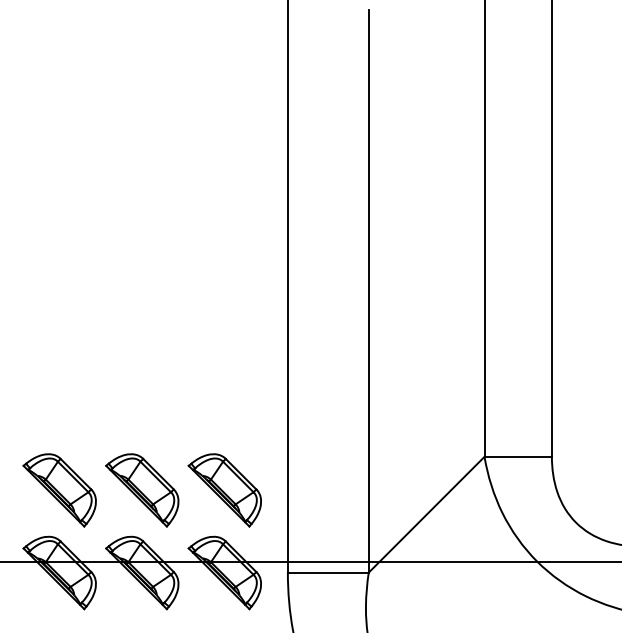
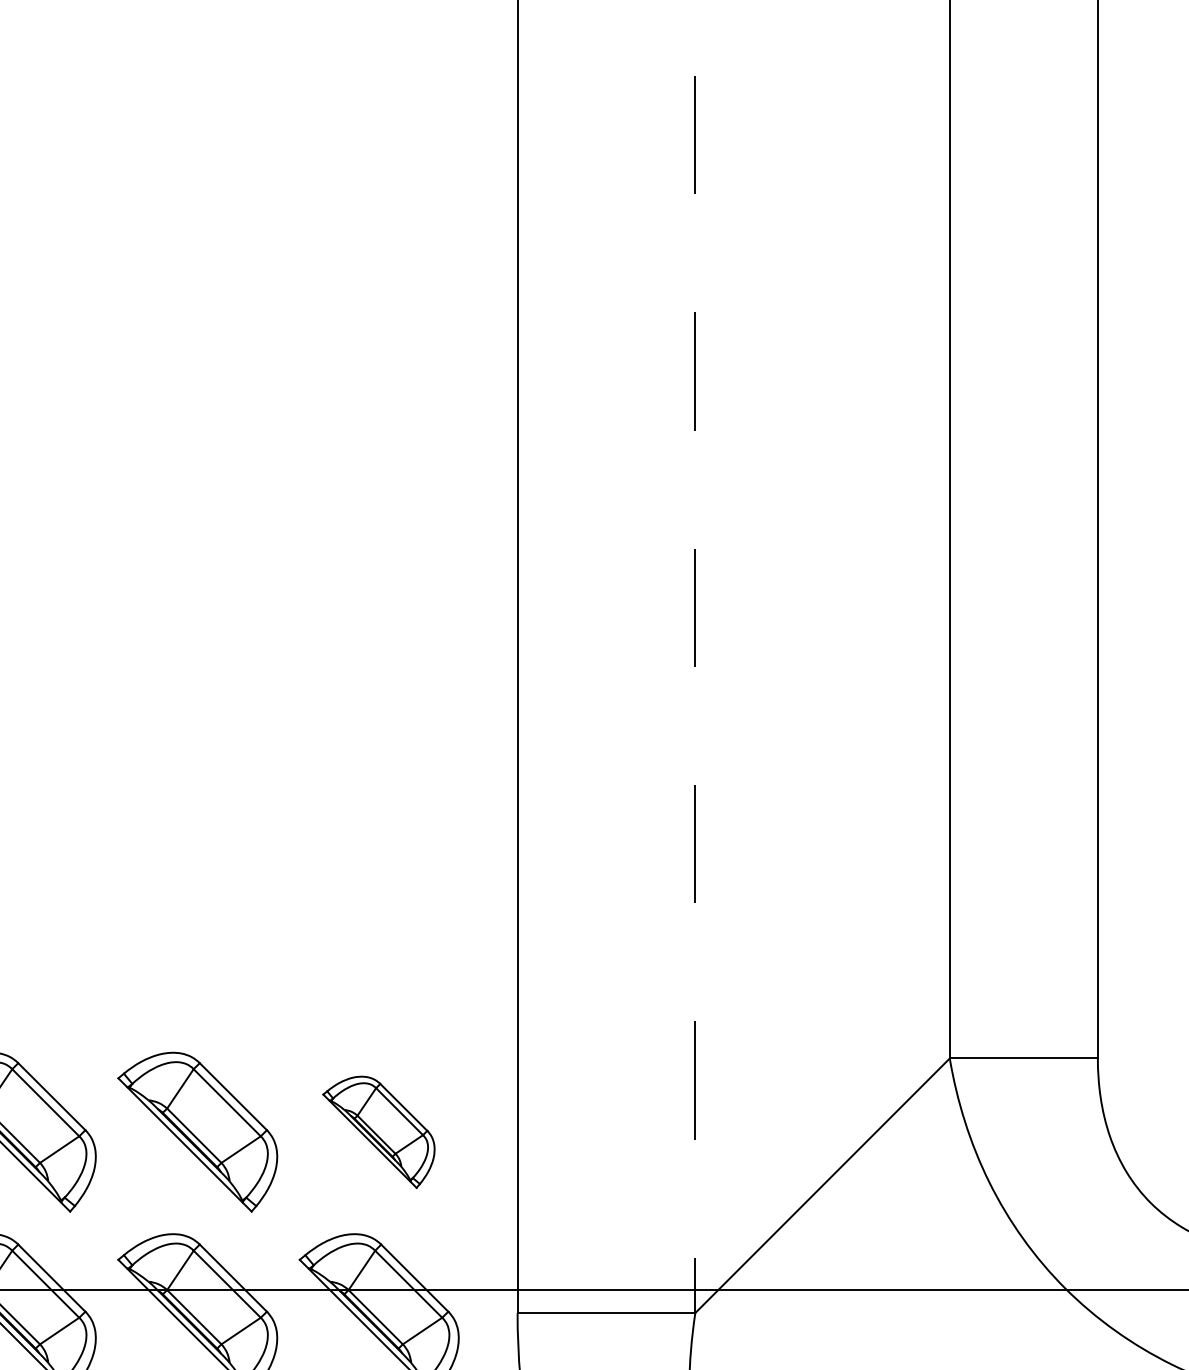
line: (368, 291) -> (694, 695), solid -> dashed
part: (224, 490) -> (378, 1132), size x0.7

